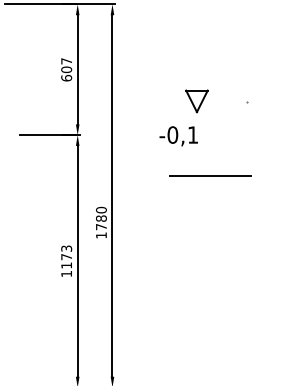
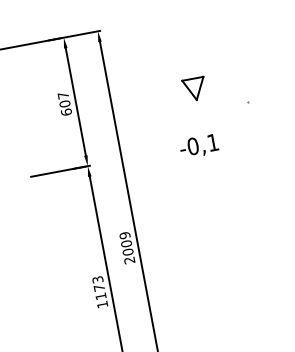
part: (196, 101) -> (194, 89), moved
text: (178, 136) -> (198, 146), moved
line: (210, 175) -> (225, 181), removed
text: (101, 222) -> (127, 247), 1780 -> 2009

